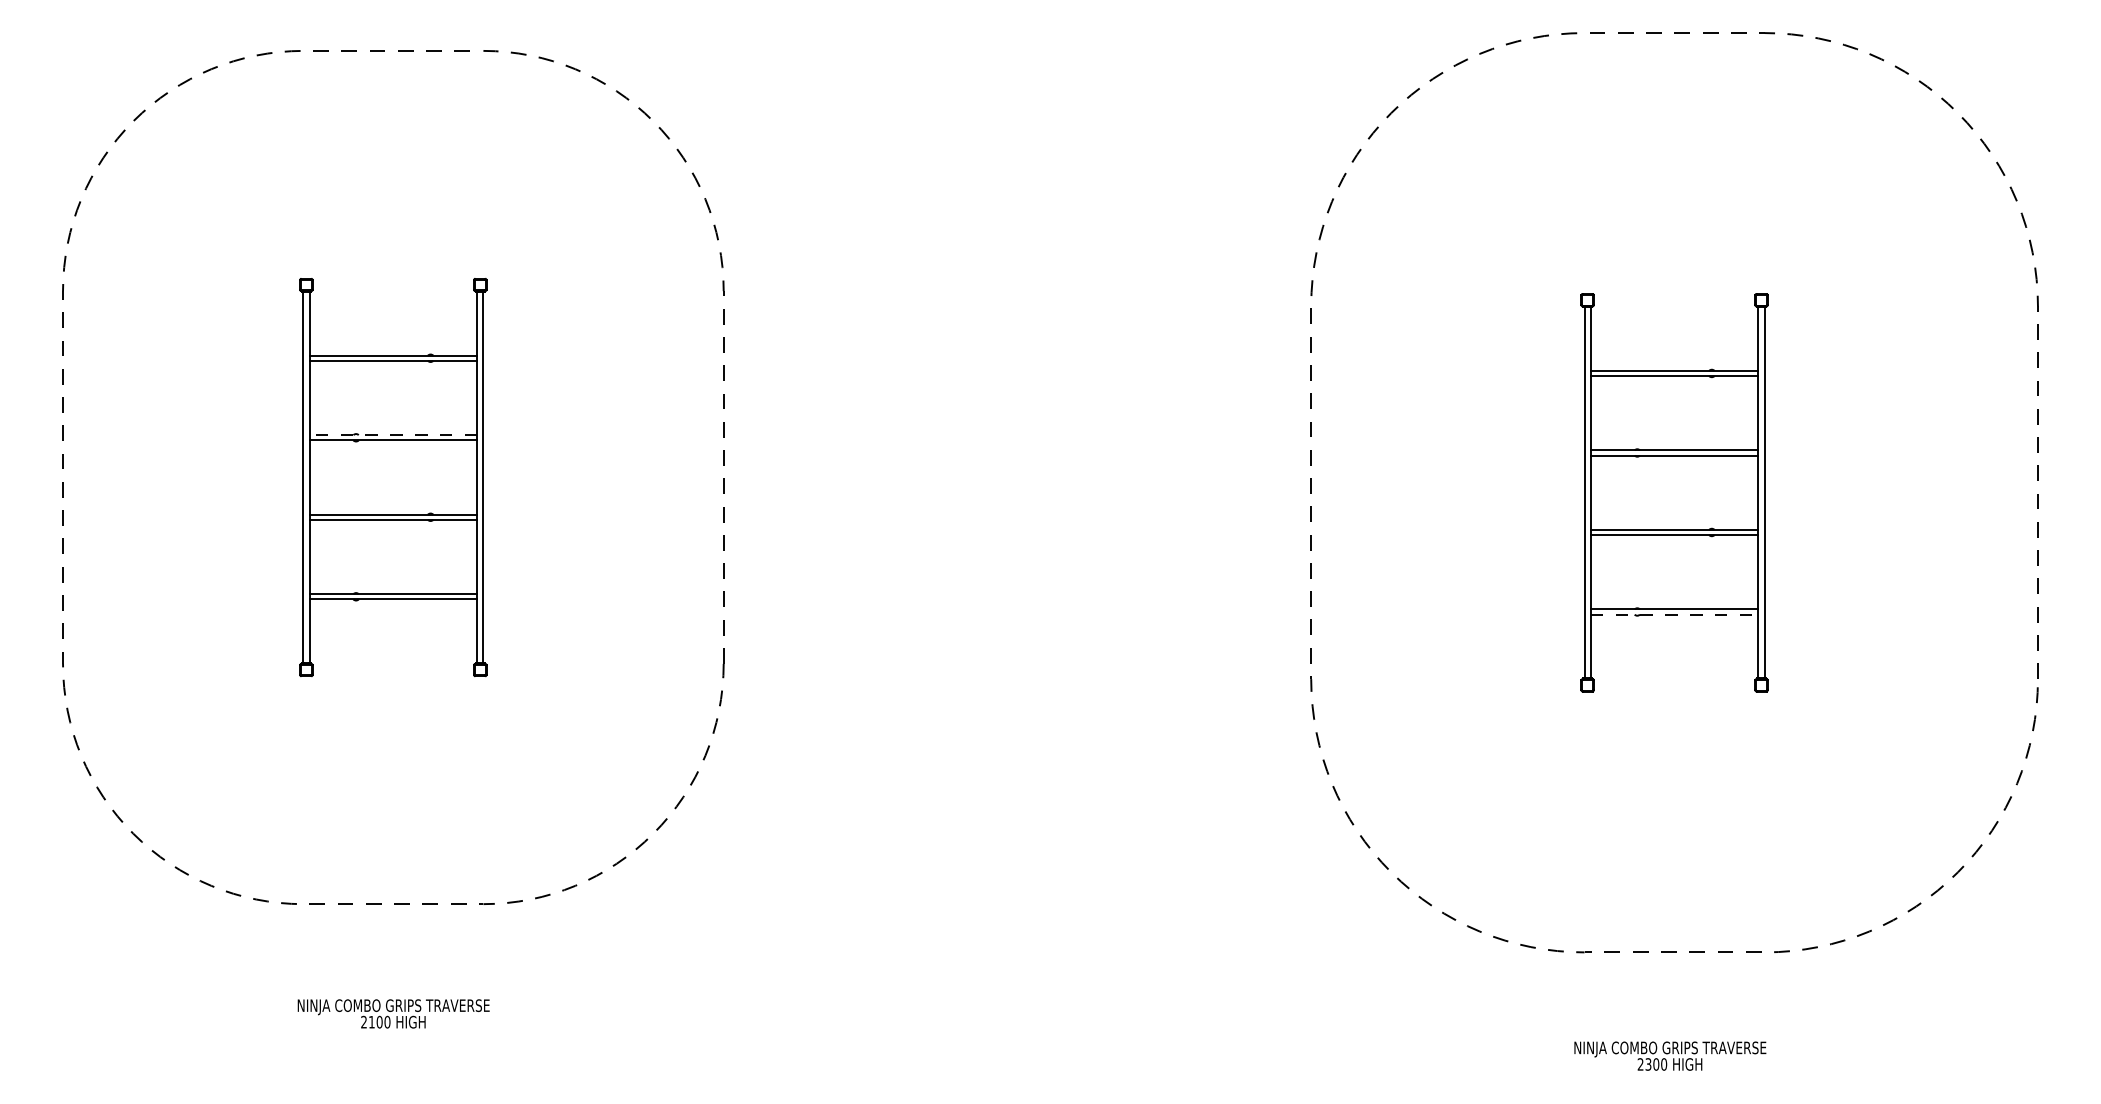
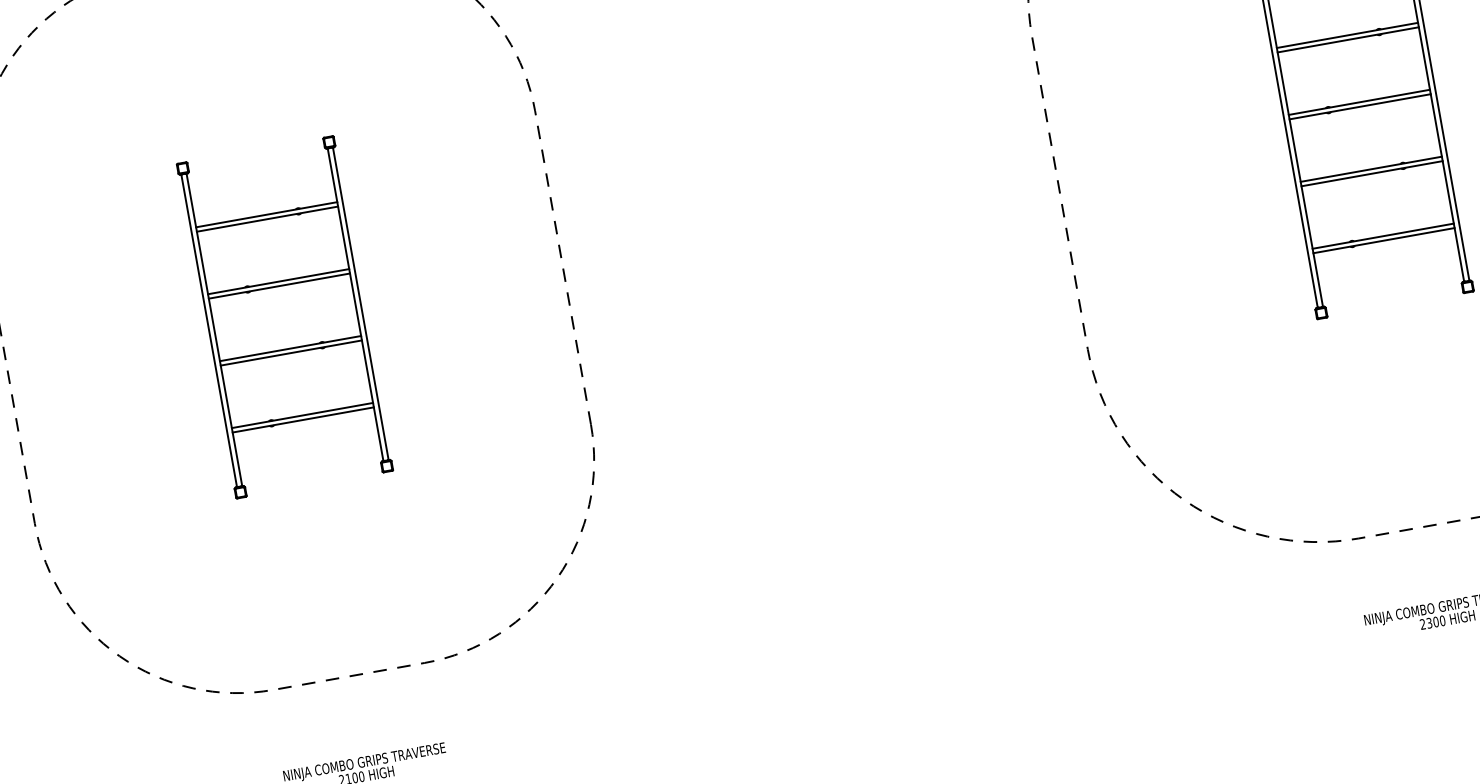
line: (393, 435) -> (278, 281), dashed -> solid
line: (1674, 614) -> (1383, 240), dashed -> solid

